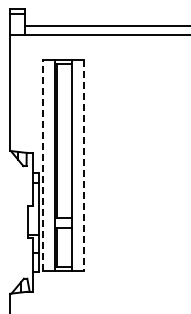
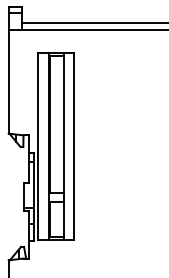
line: (43, 165) -> (38, 146), dashed -> solid
line: (83, 165) -> (73, 146), dashed -> solid

